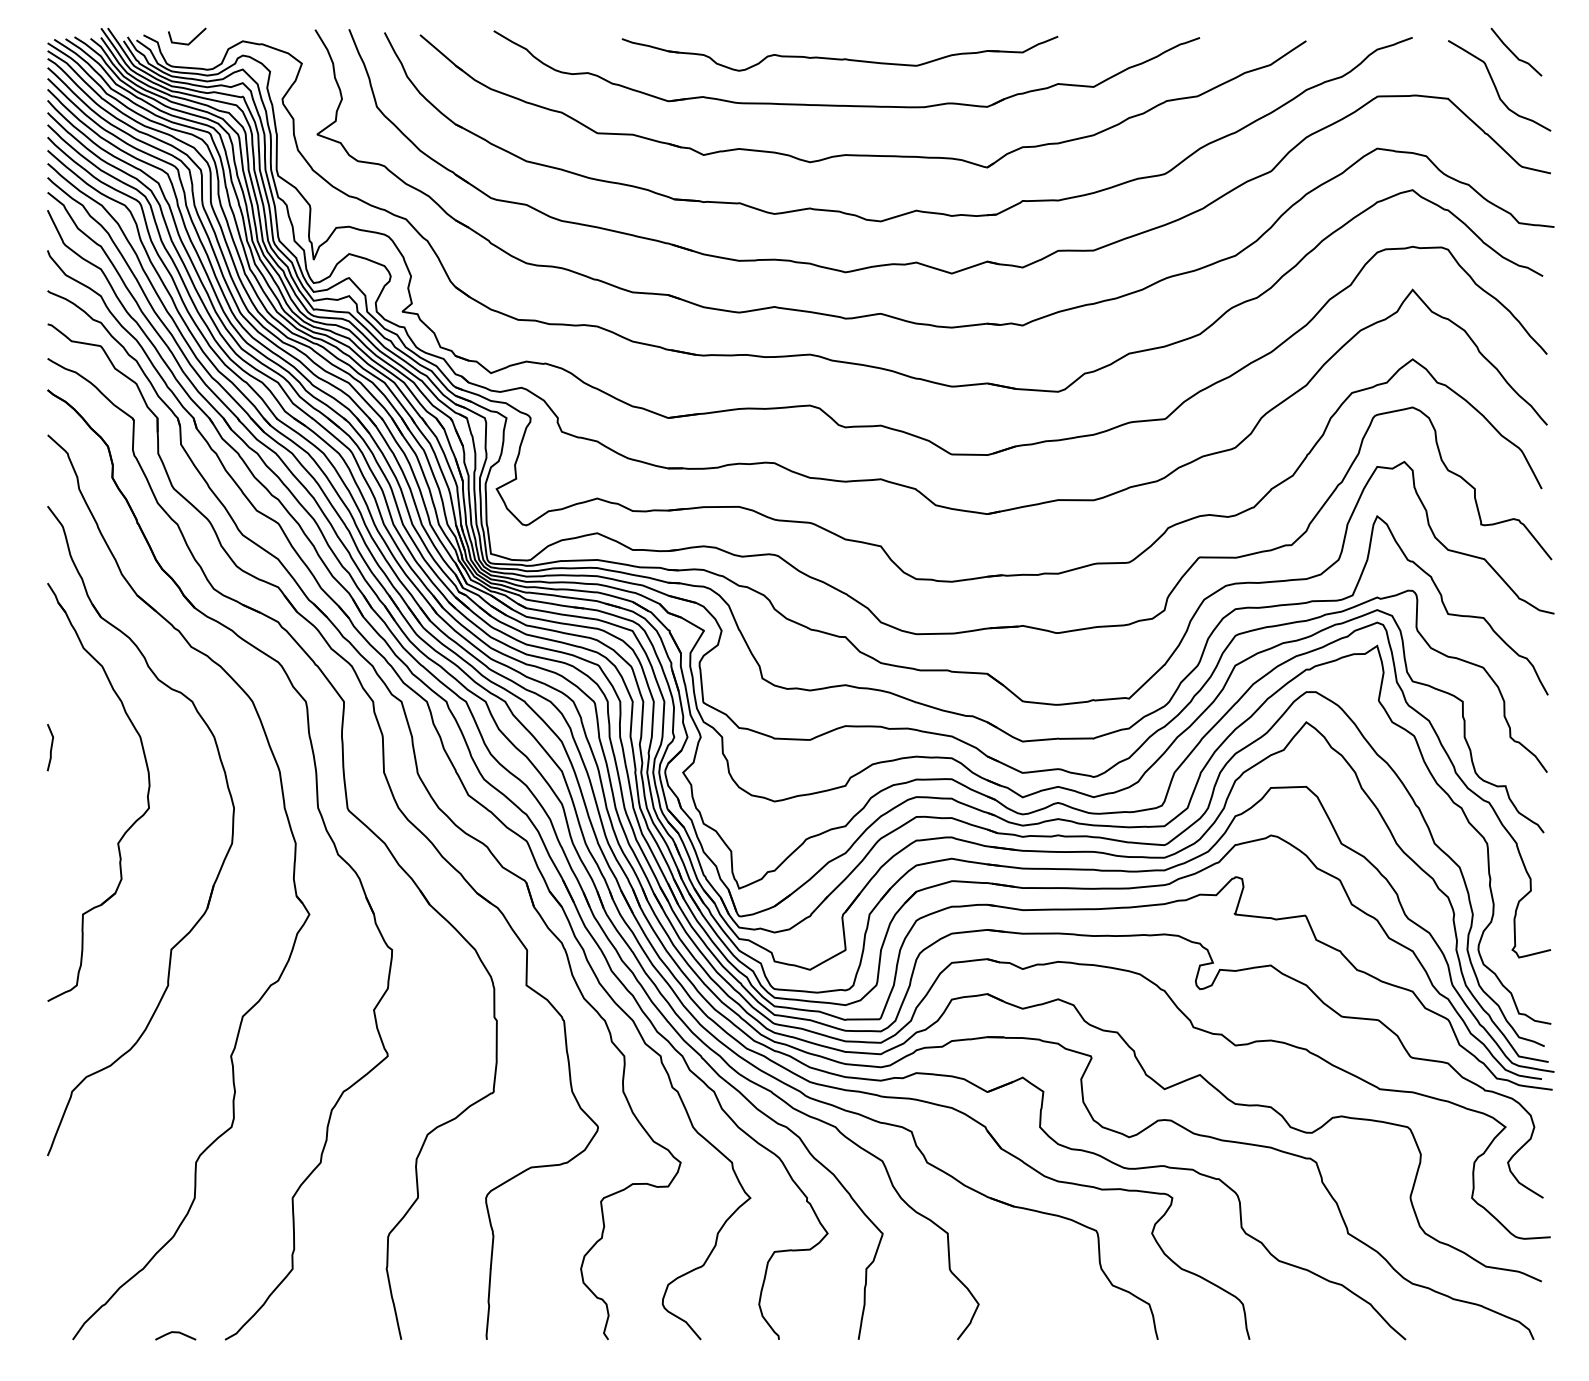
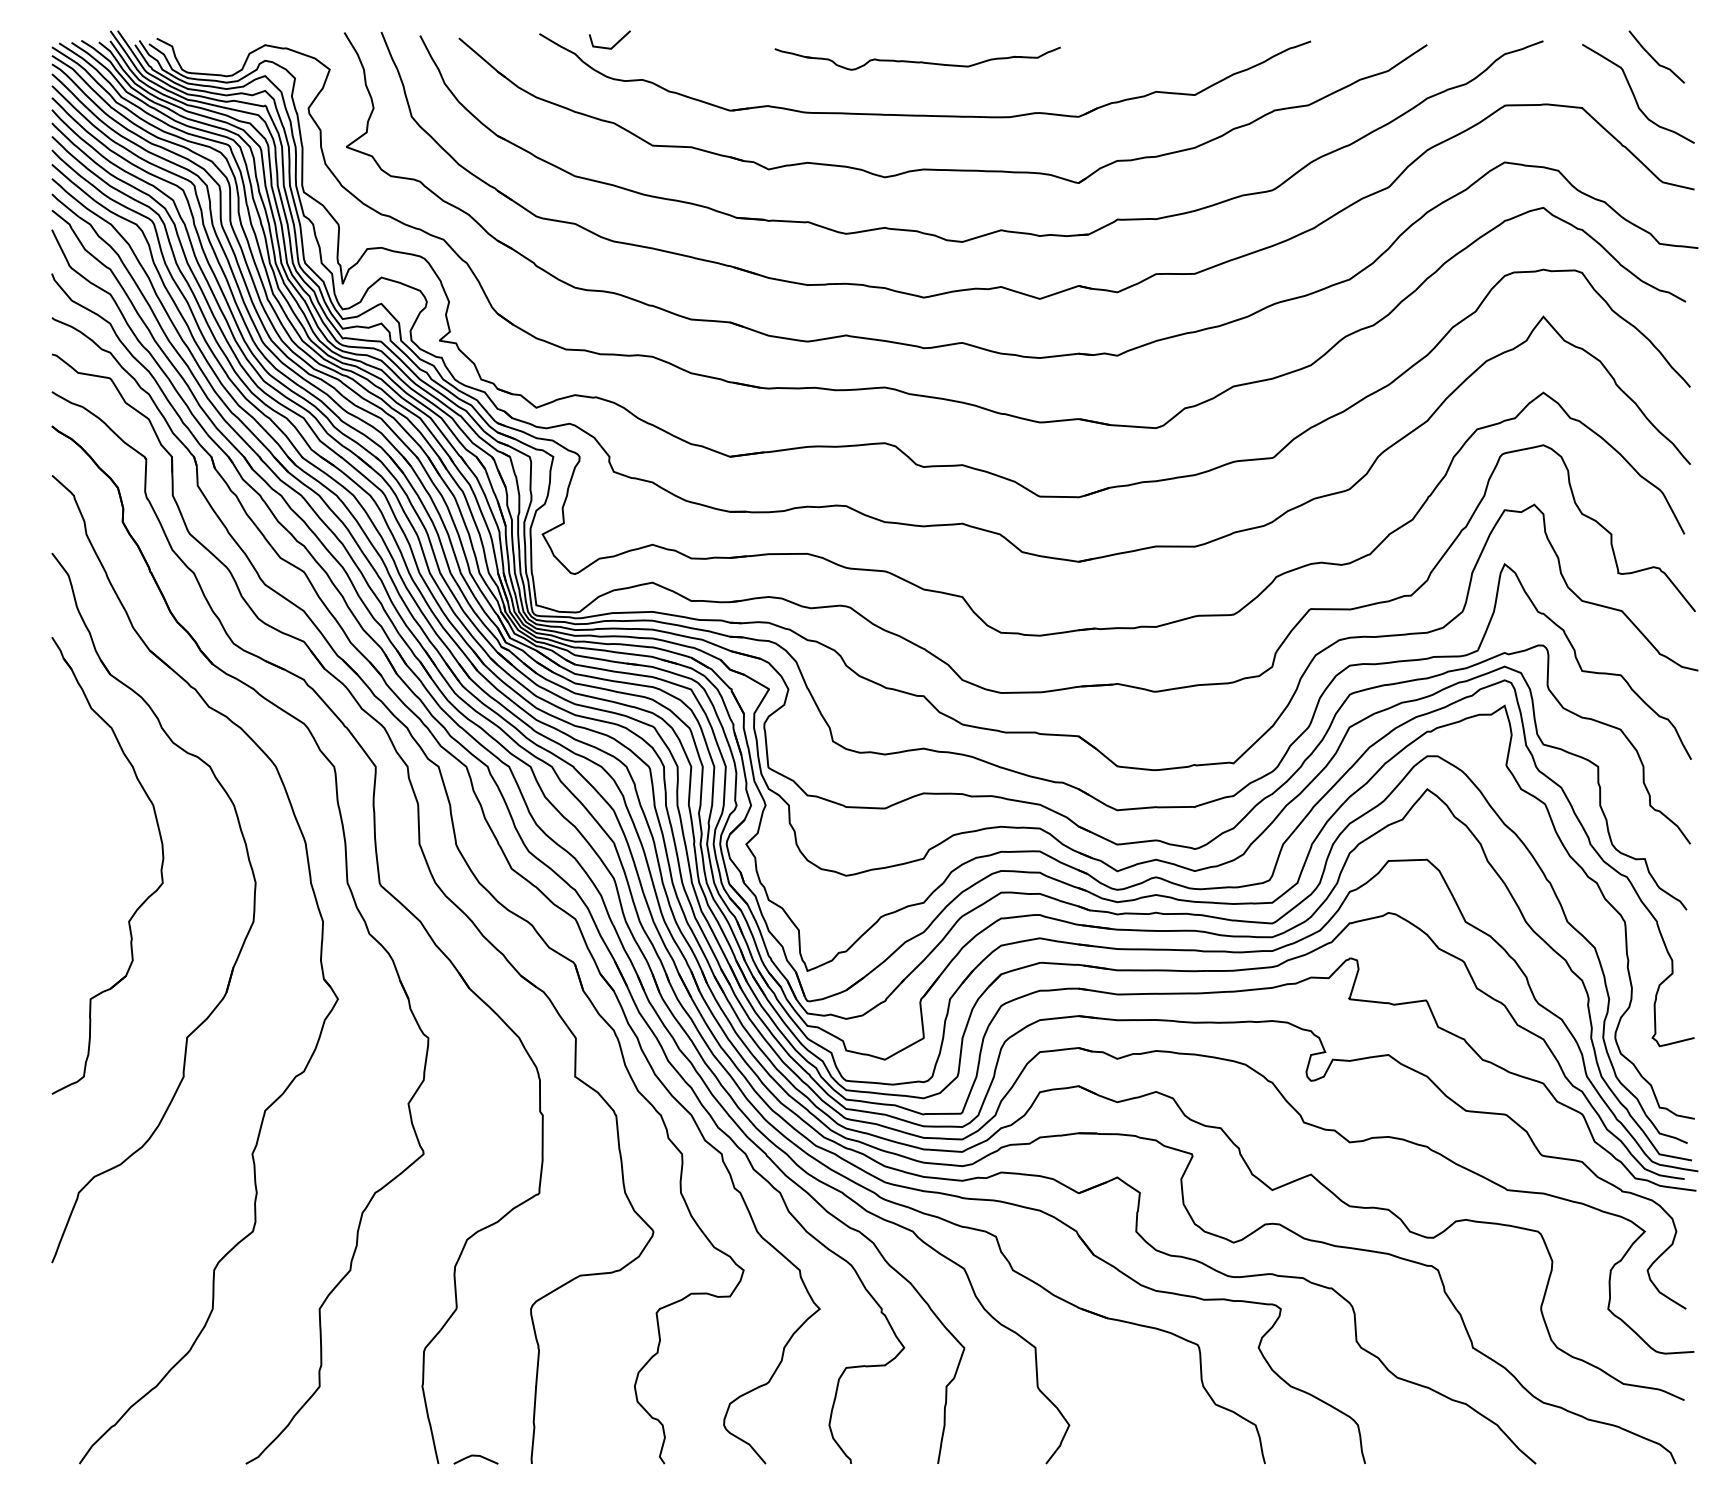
line: (191, 40) -> (614, 44), moved
part: (839, 53) -> (917, 58), size x0.6
line: (50, 747) -> (55, 816), removed
line: (175, 1333) -> (475, 1457), moved

